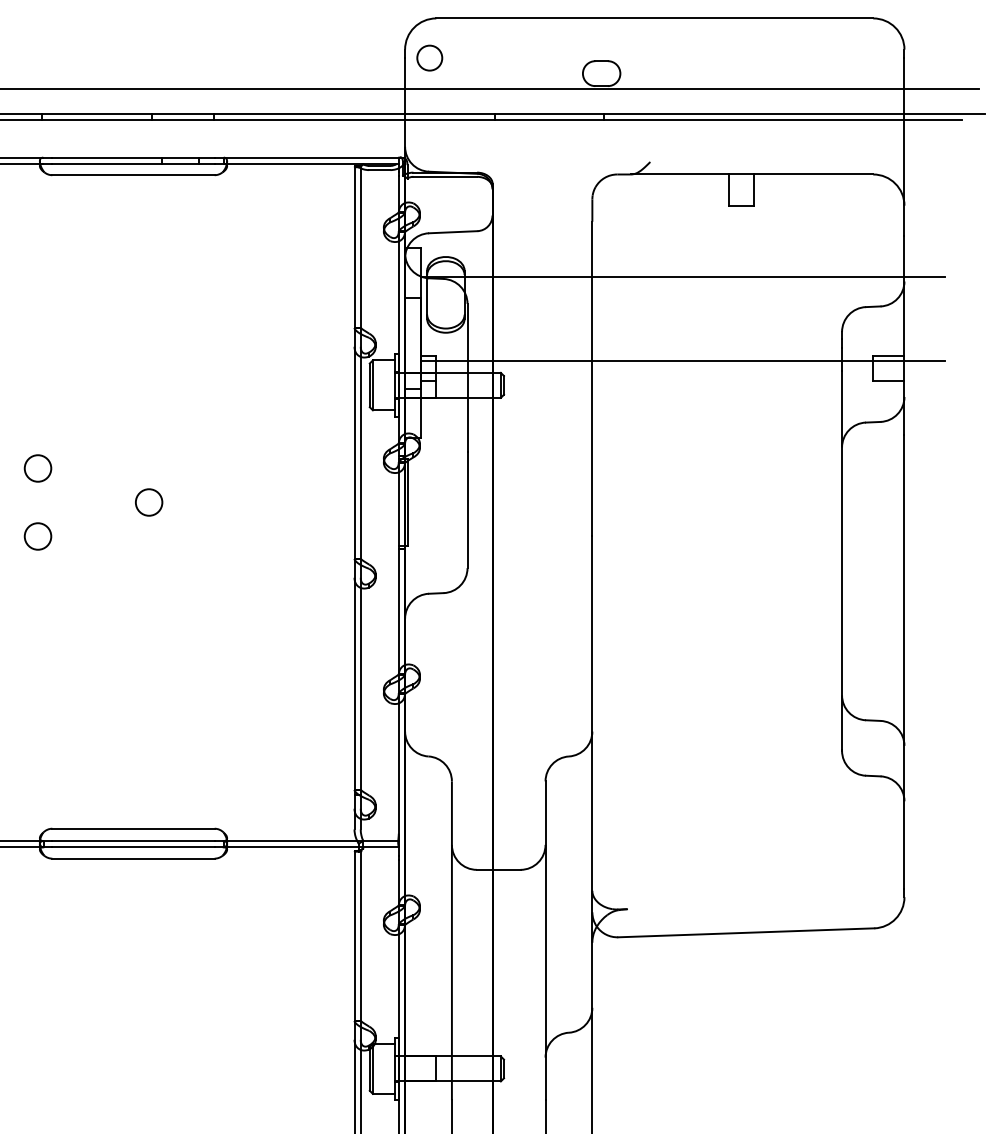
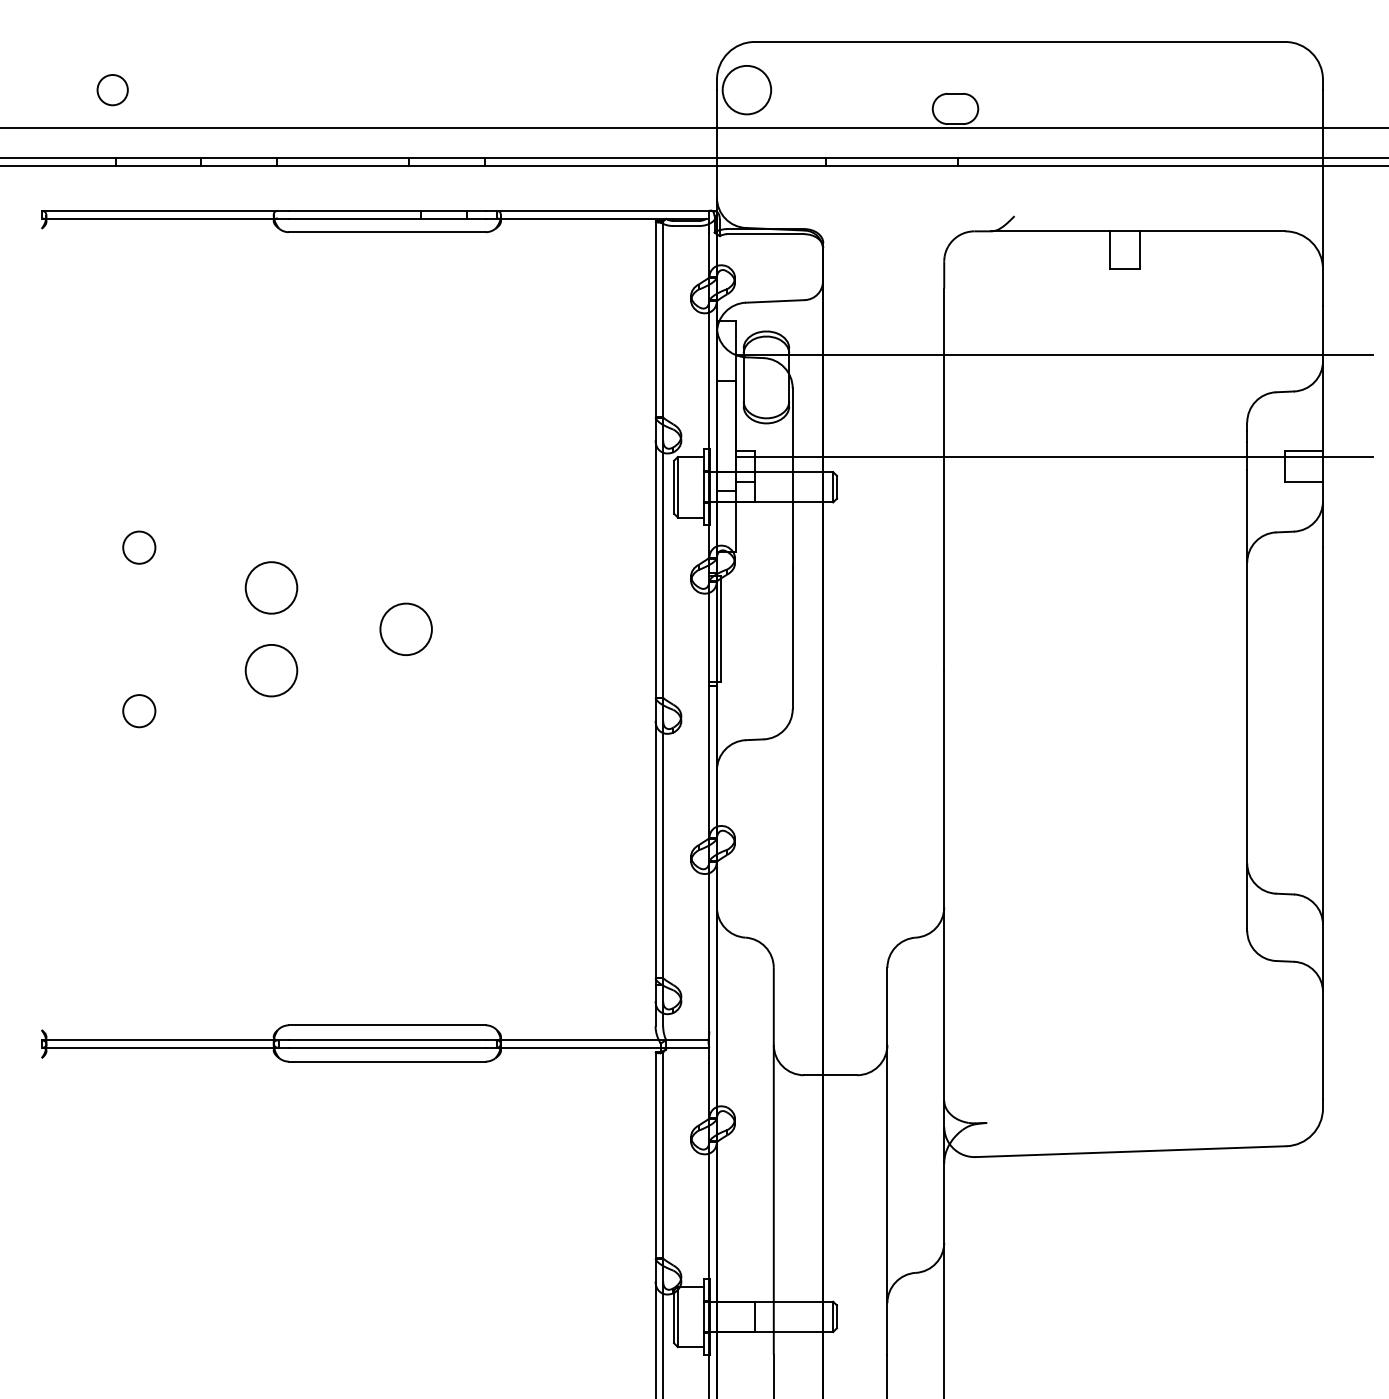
circle: (429, 58) -> (746, 90), size x1.6
circle: (38, 468) -> (271, 588), size x1.6
circle: (149, 502) -> (406, 629), size x1.6
circle: (38, 536) -> (271, 670), size x1.6

